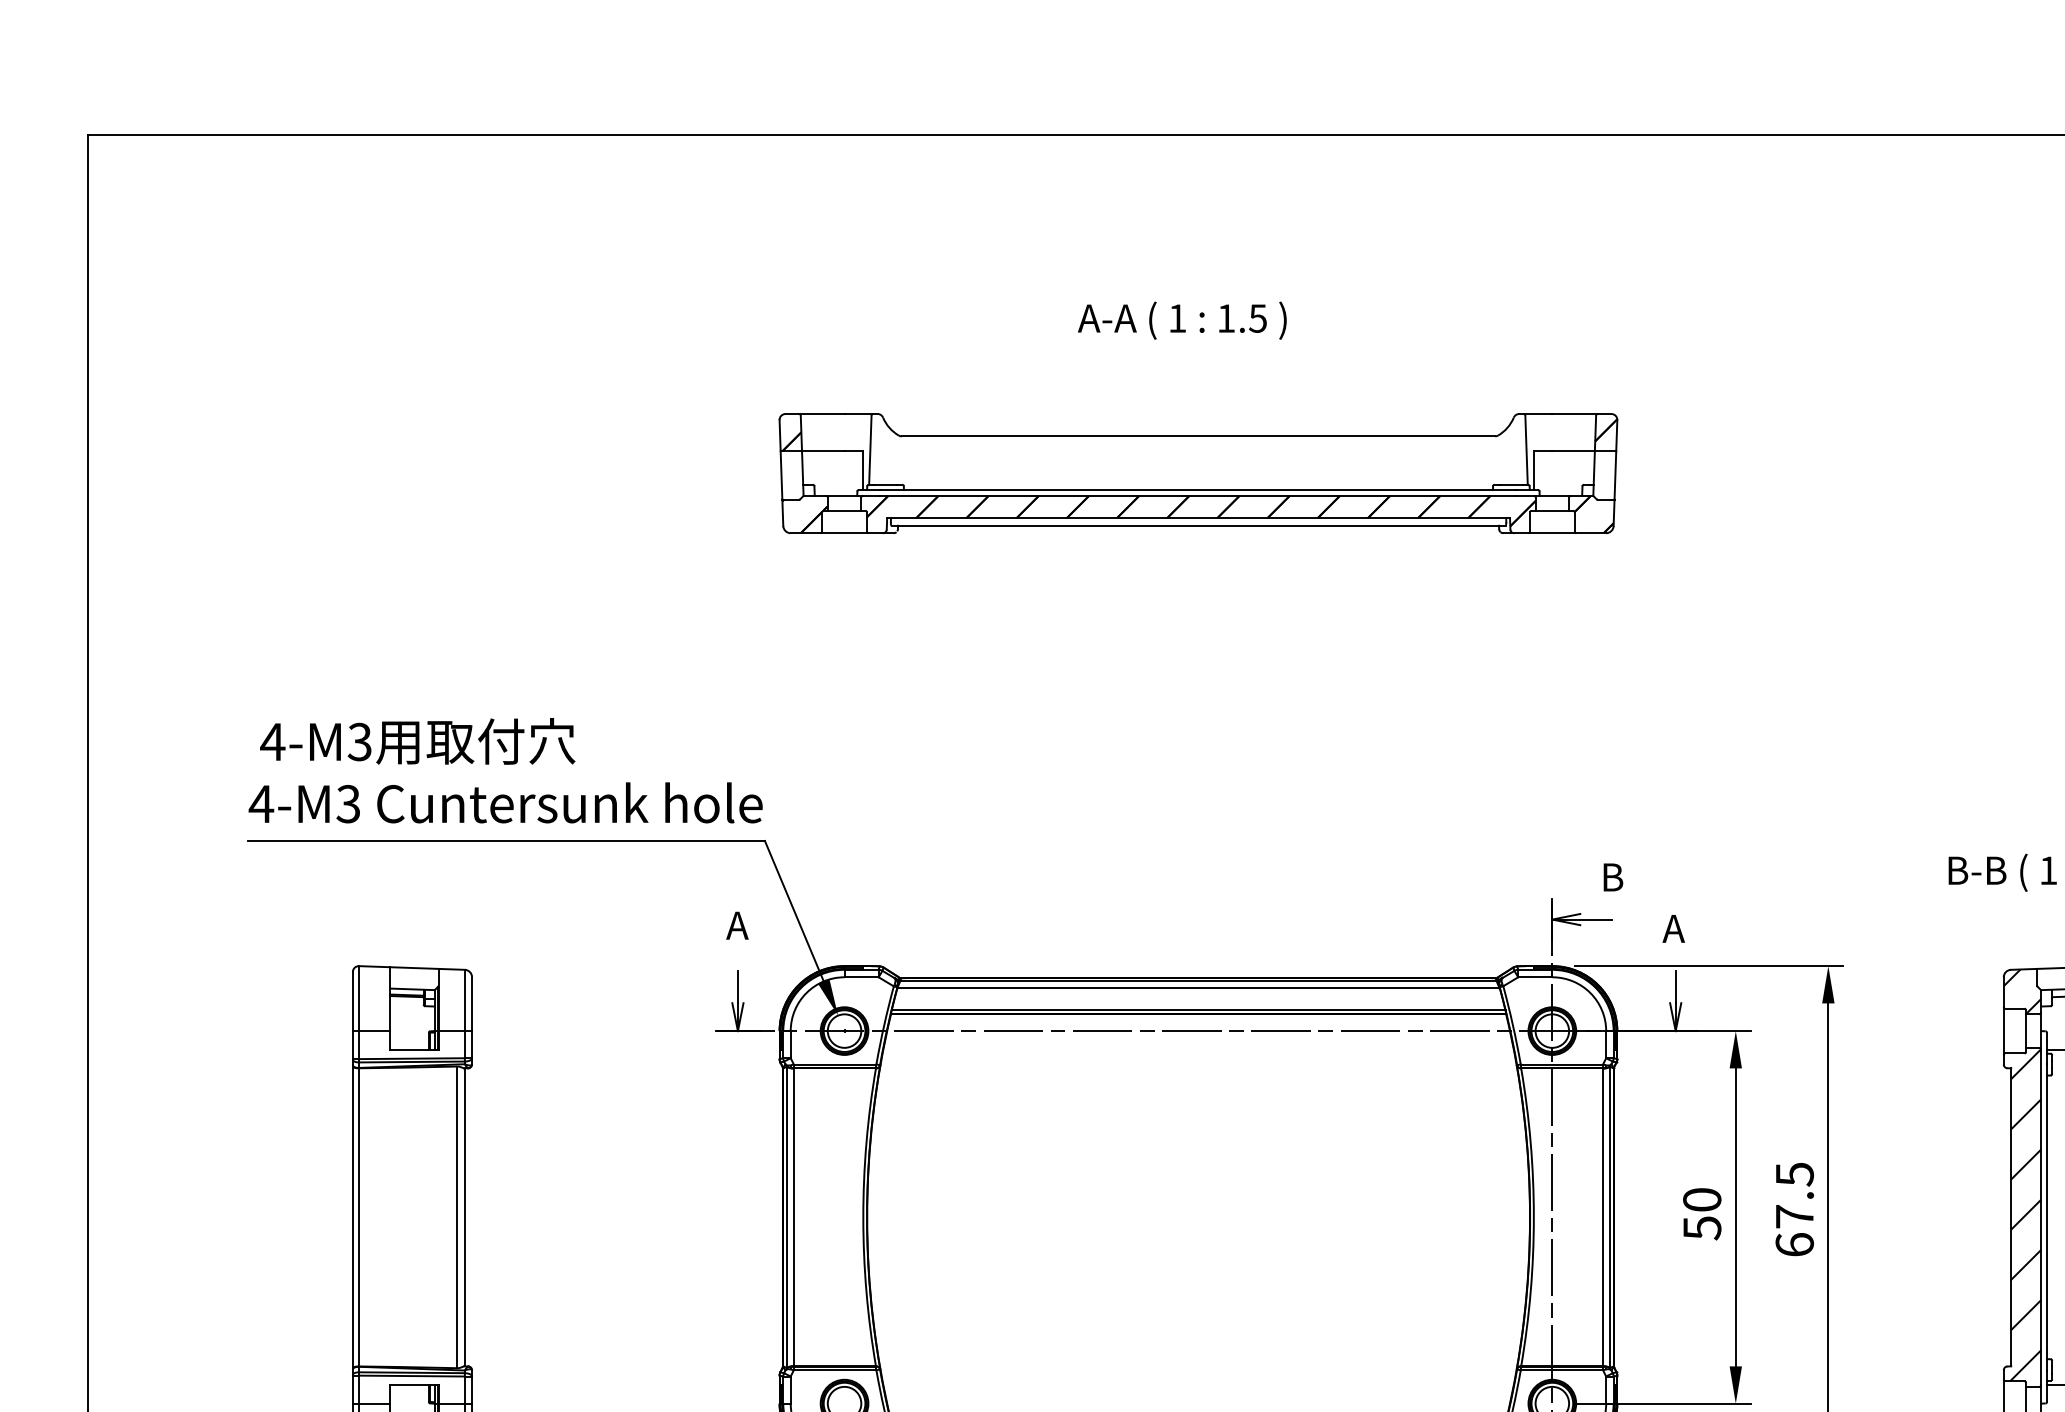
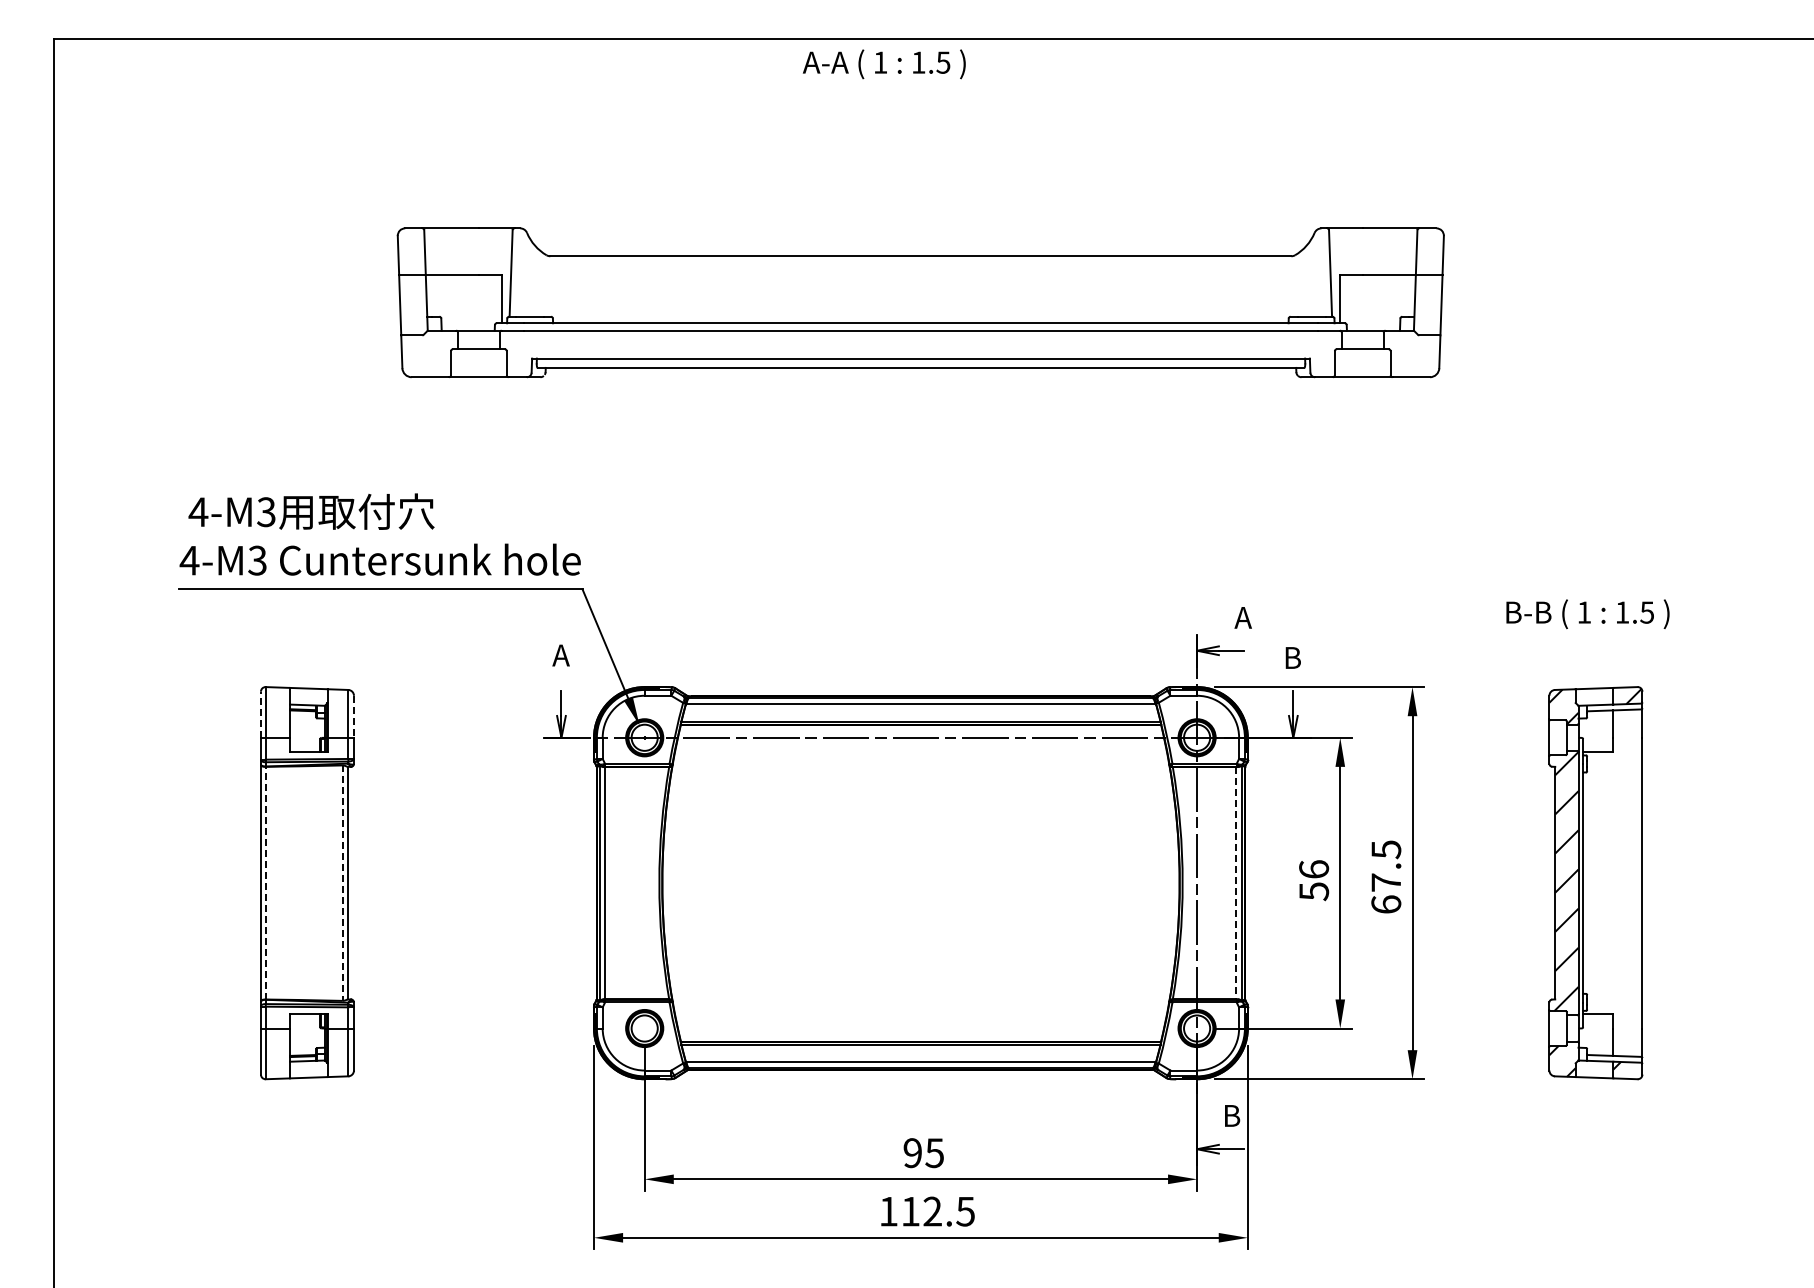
text: (1182, 320) -> (884, 64), moved
part: (1197, 473) -> (920, 302), size x1.6
text: (1611, 876) -> (1243, 617), B -> A
text: (1673, 928) -> (1291, 657), A -> B
line: (352, 1001) -> (260, 714), solid -> dashed
line: (471, 1005) -> (353, 717), solid -> dashed
text: (1702, 1199) -> (1314, 869), 50 -> 56
line: (358, 1216) -> (265, 882), solid -> dashed
line: (457, 1217) -> (342, 883), solid -> dashed
line: (1602, 1217) -> (1236, 883), solid -> dashed

